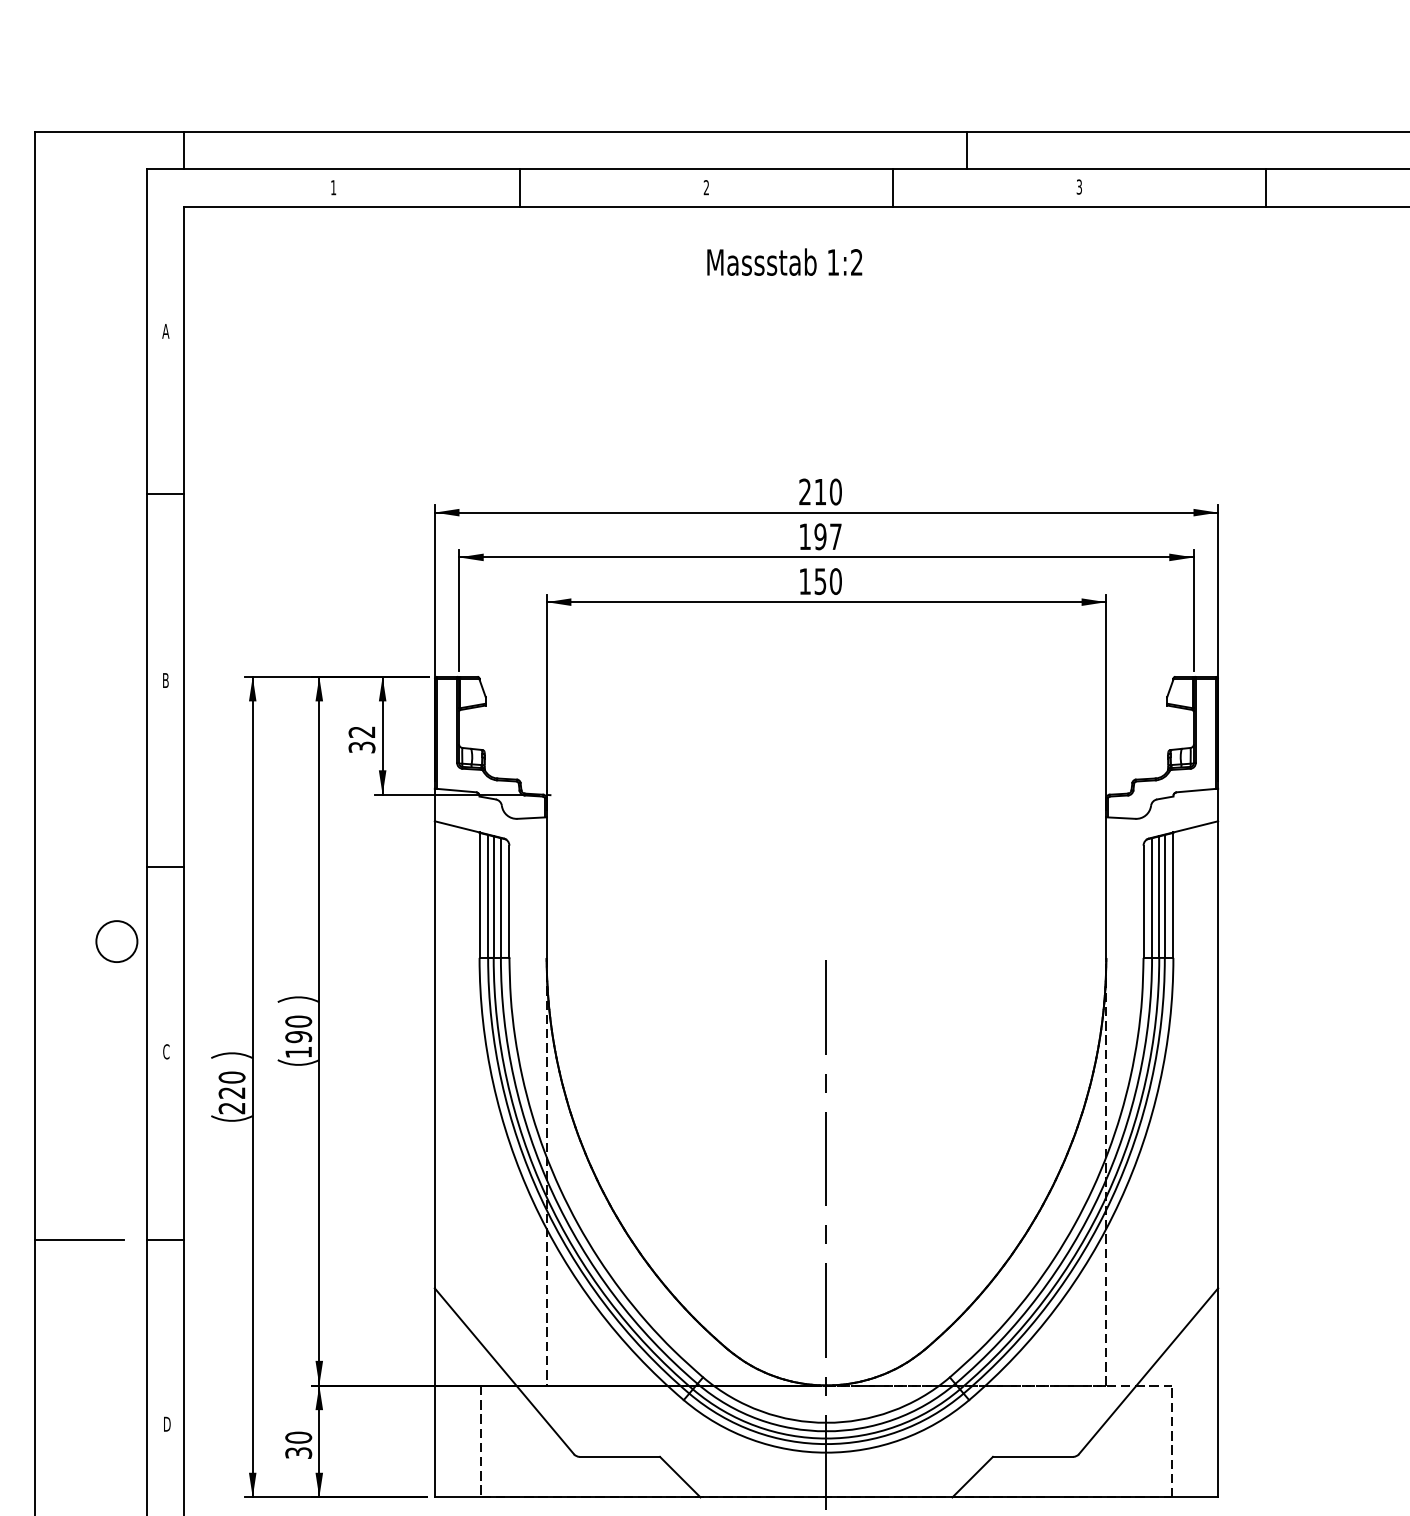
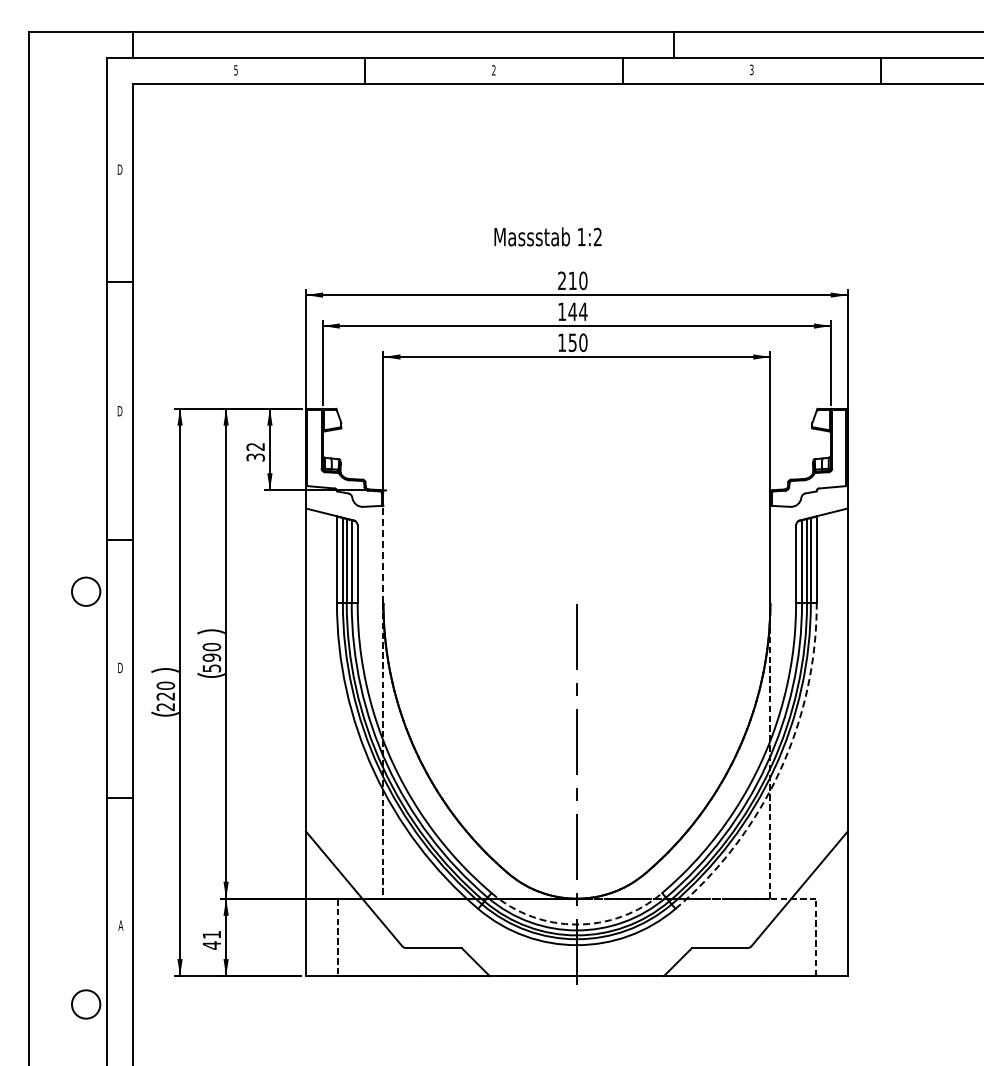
text: (332, 187) -> (235, 70), 1 -> 5
text: (783, 261) -> (547, 236), moved
text: (165, 331) -> (119, 169), A -> D
text: (827, 536) -> (577, 311), 197 -> 144
text: (165, 680) -> (119, 411), B -> D
line: (546, 887) -> (383, 554), solid -> dashed
text: (166, 1051) -> (120, 667), C -> D
text: (298, 1052) -> (211, 668), 190 -> 590
arc: (1119, 1201) -> (779, 771), solid -> dashed
line: (79, 1240) -> (60, 798), removed
arc: (825, 1422) -> (576, 924), solid -> dashed
text: (166, 1424) -> (120, 925), D -> A
text: (298, 1444) -> (211, 939), 30 -> 41

